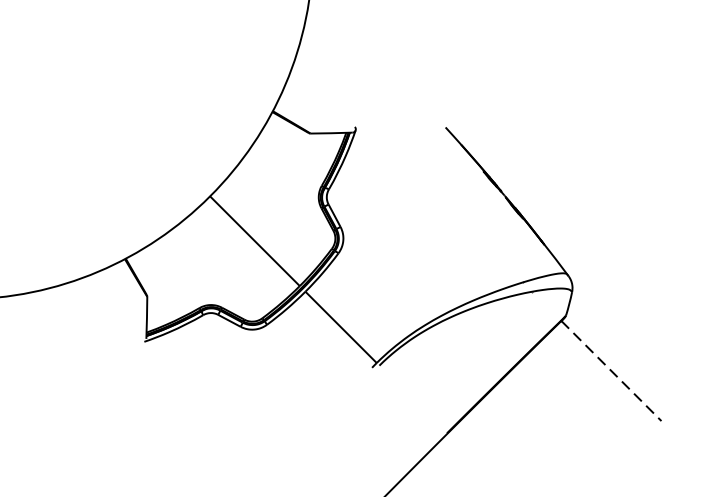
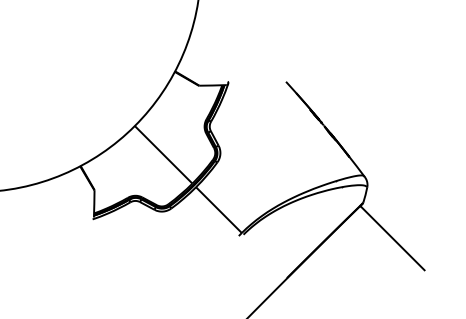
line: (611, 371) -> (392, 238), dashed -> solid

